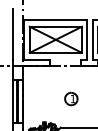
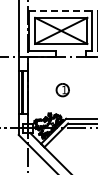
line: (56, 19) -> (61, 10), solid -> dashed
part: (71, 99) -> (62, 90), moved

